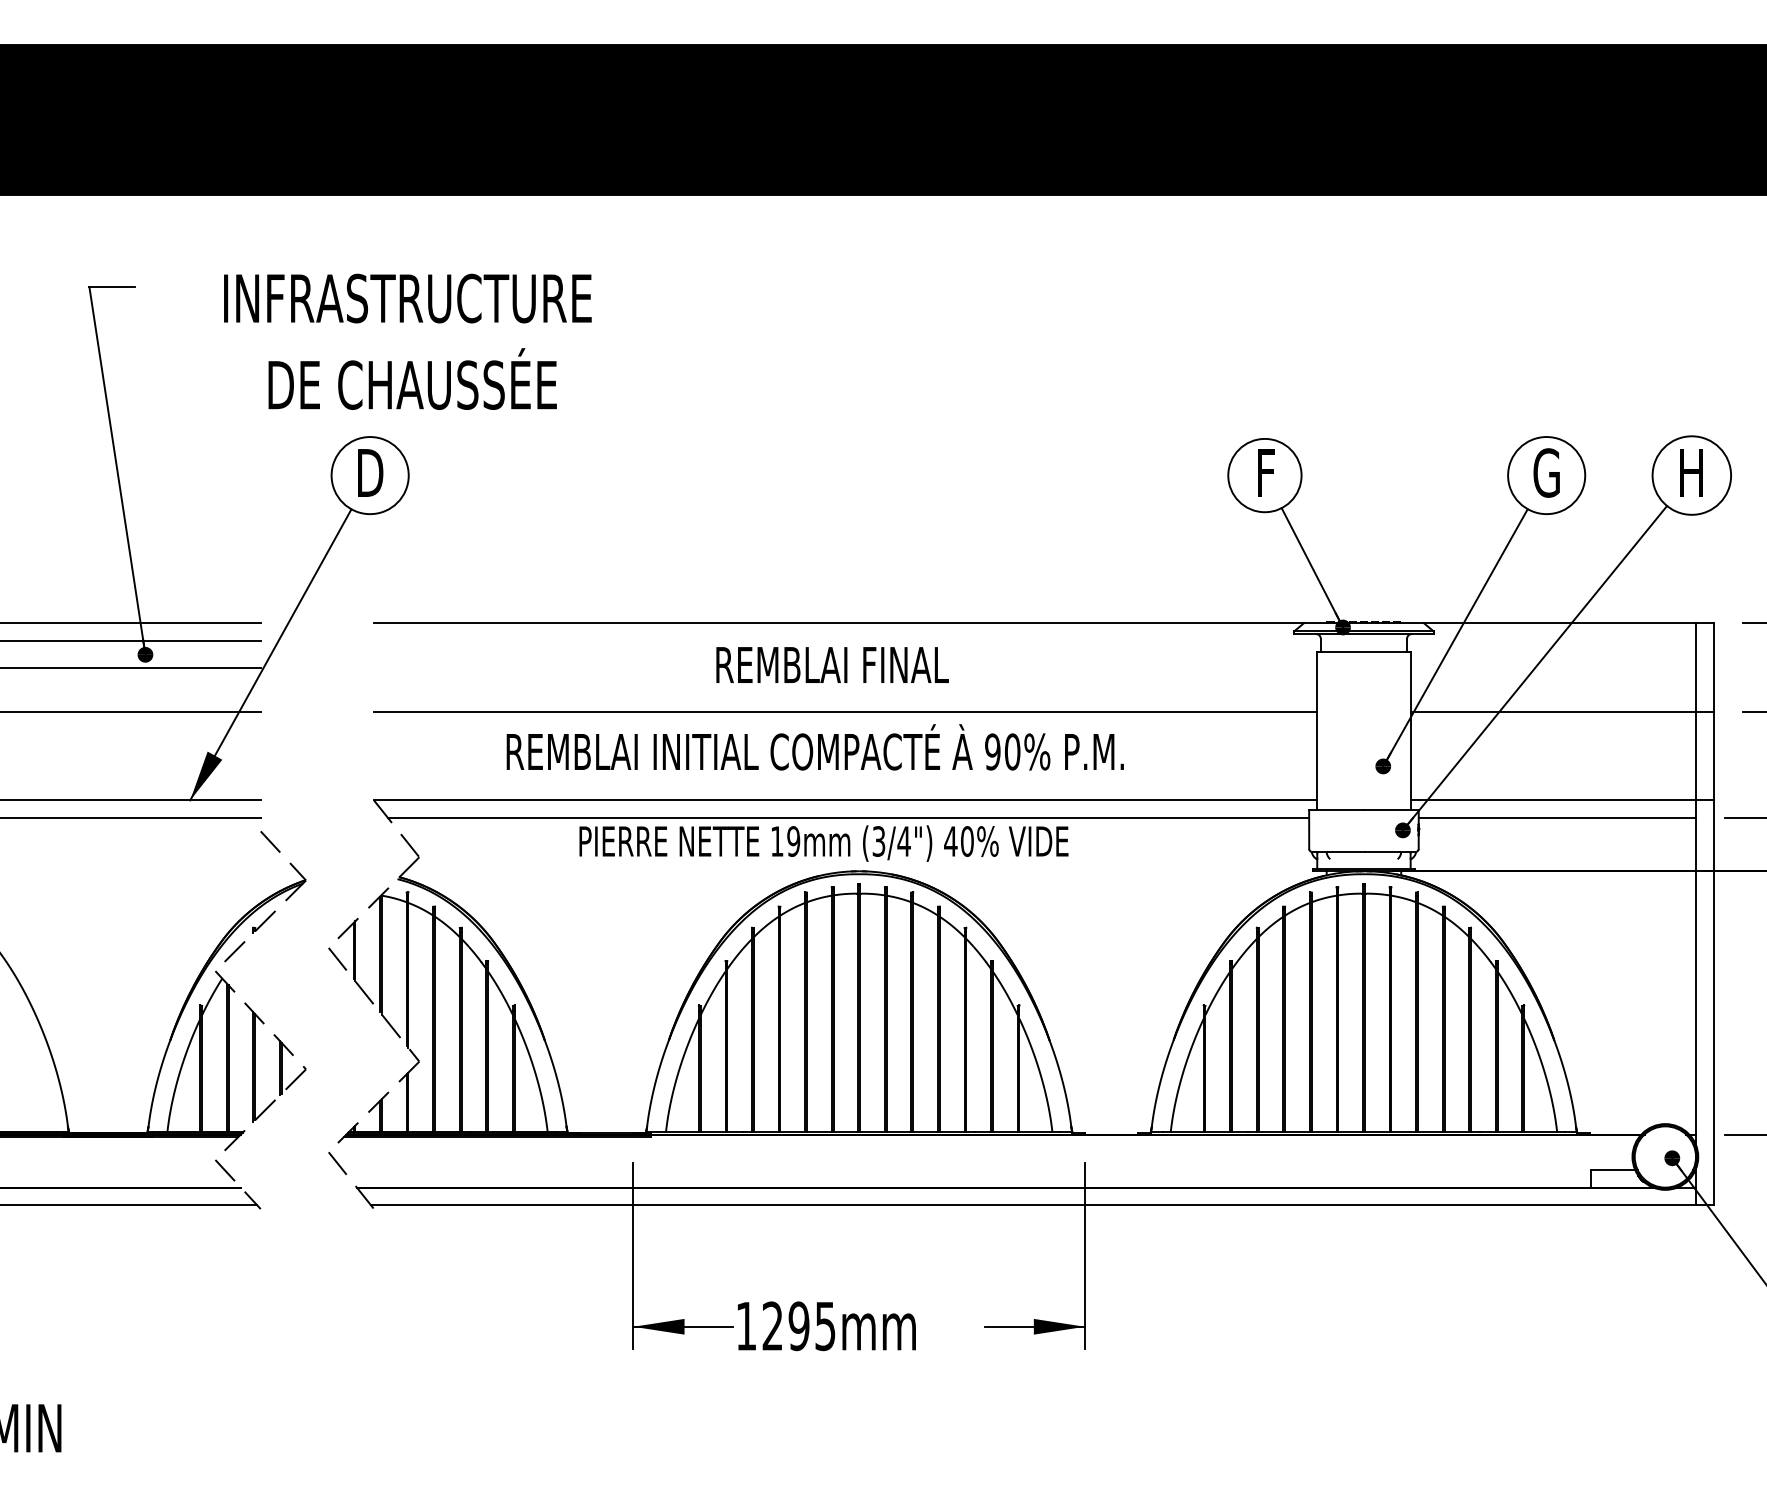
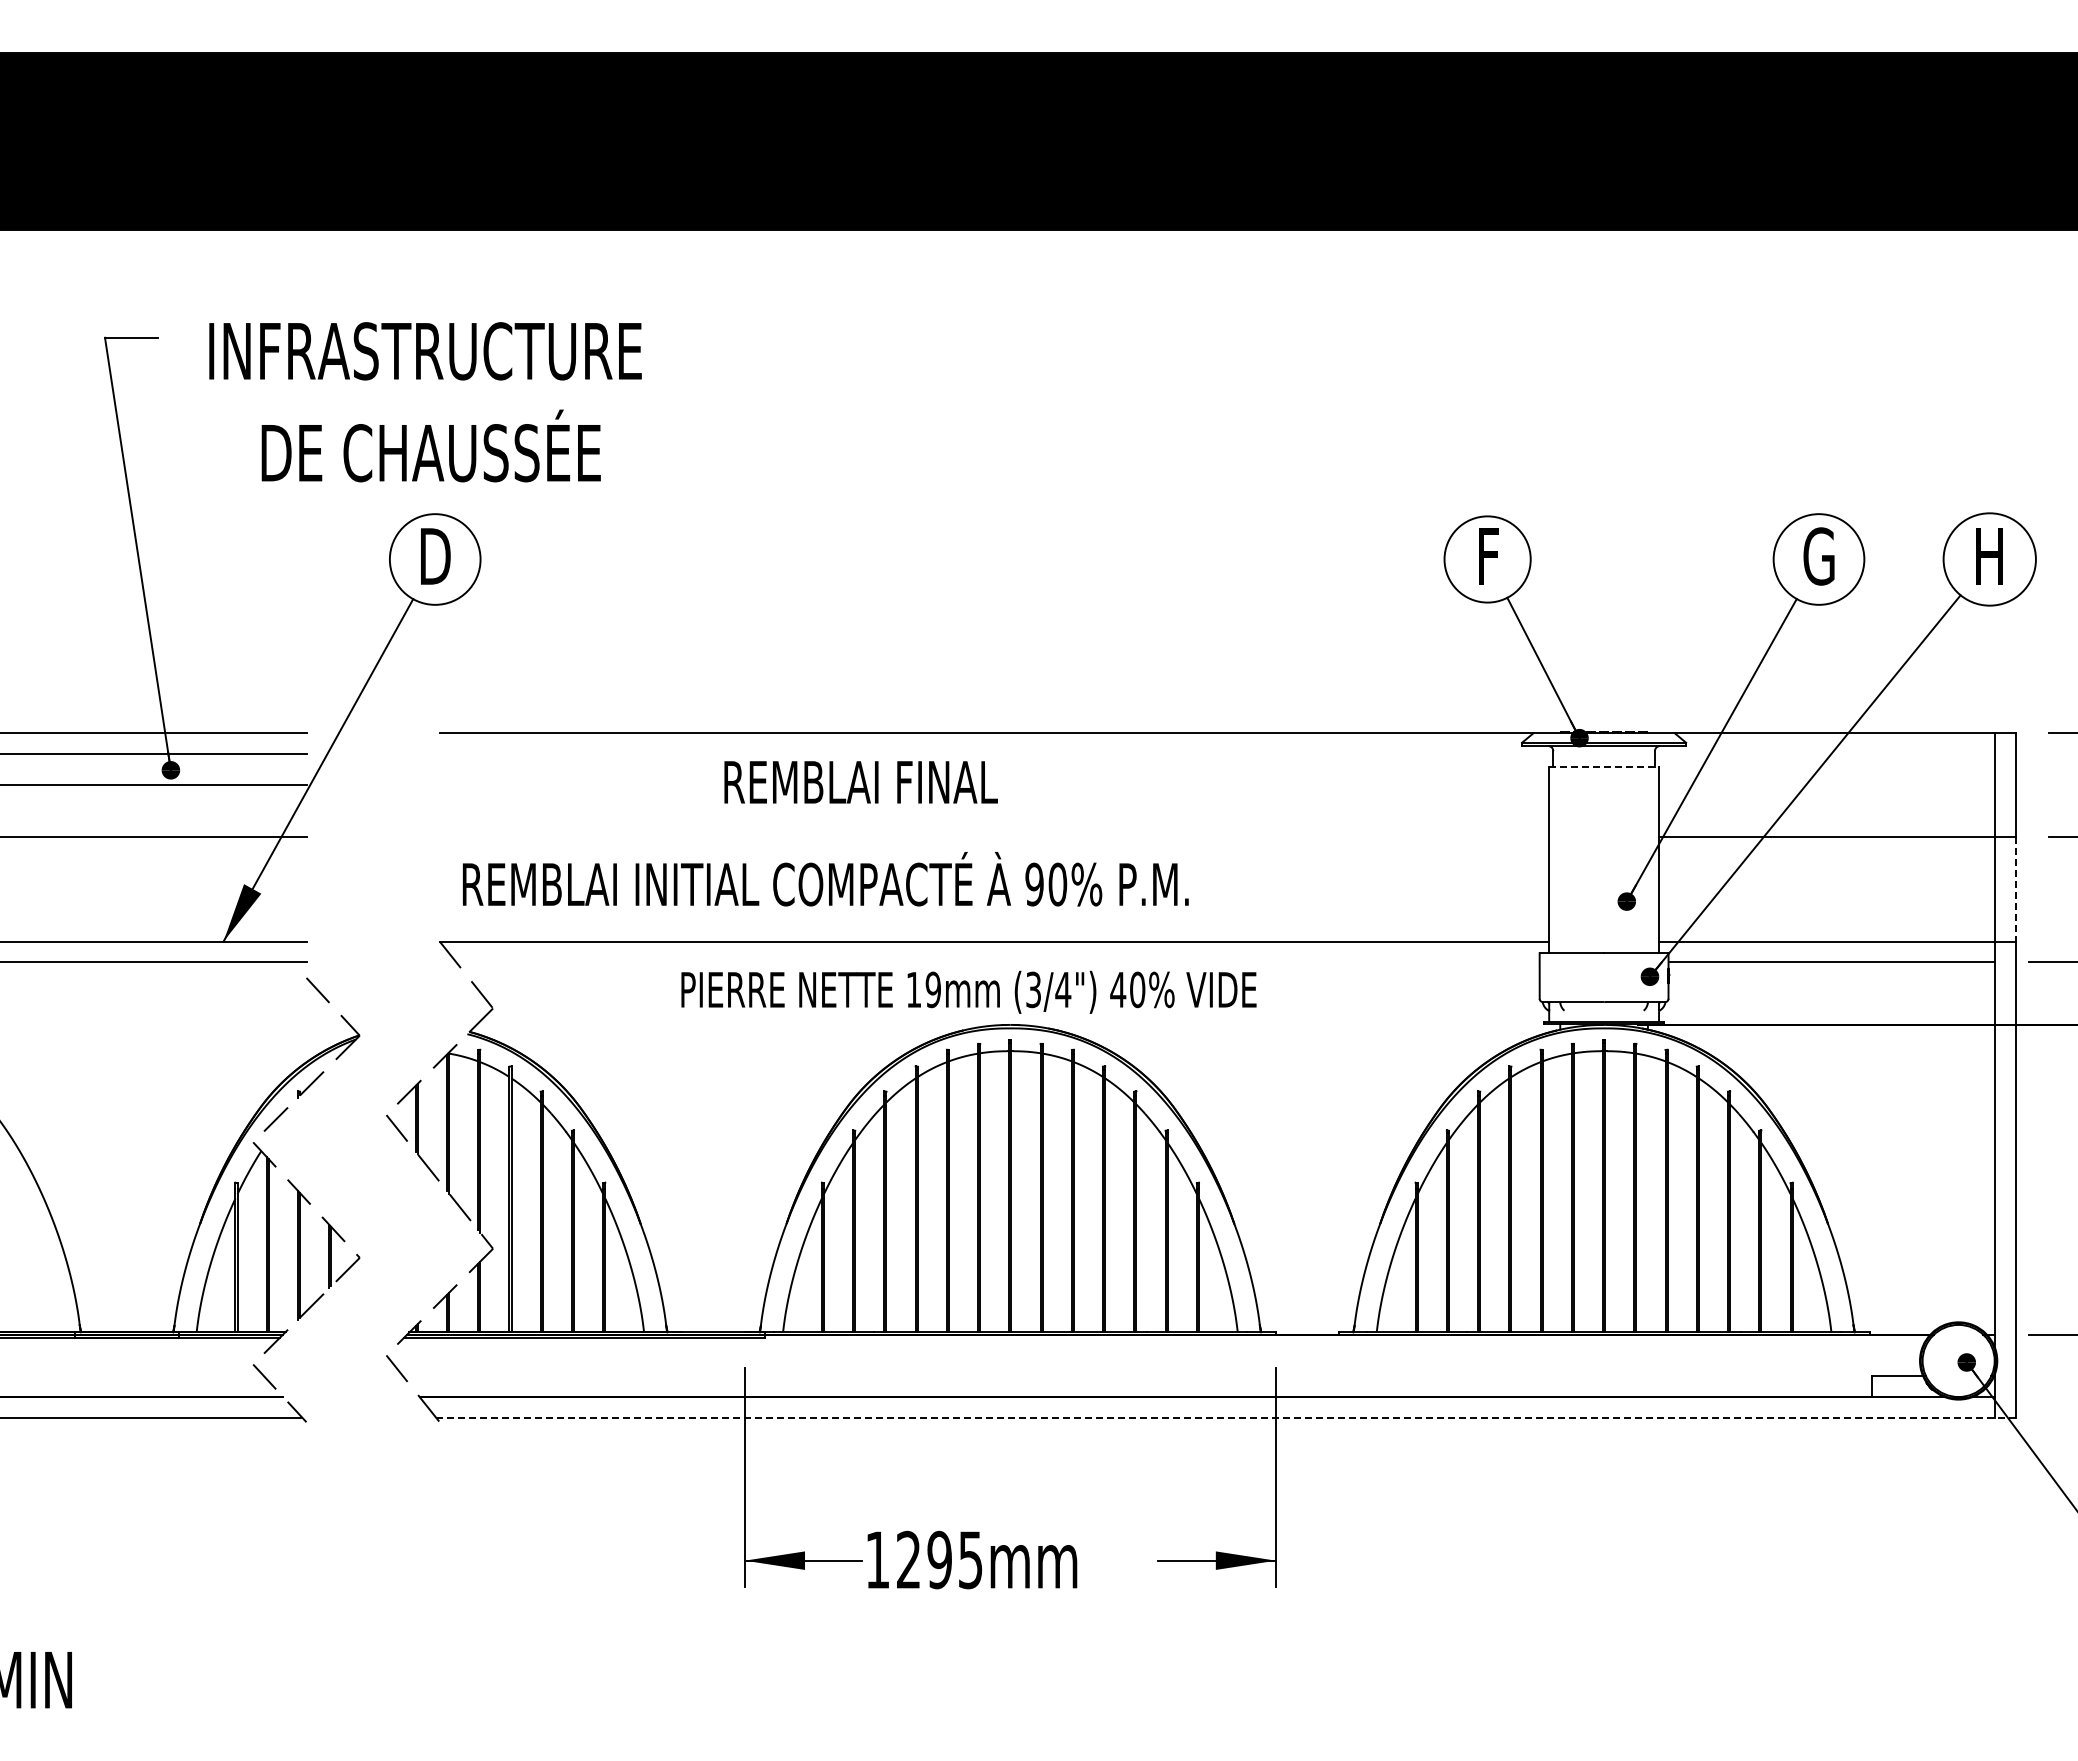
text: (407, 342) -> (425, 402), moved
line: (1364, 651) -> (1604, 766), solid -> dashed
text: (832, 665) -> (860, 782), moved
line: (844, 711) -> (993, 837), removed
text: (815, 747) -> (825, 879), moved
line: (1713, 757) -> (2015, 890), solid -> dashed
line: (848, 818) -> (997, 962), removed
line: (1042, 1205) -> (1225, 1417), solid -> dashed

